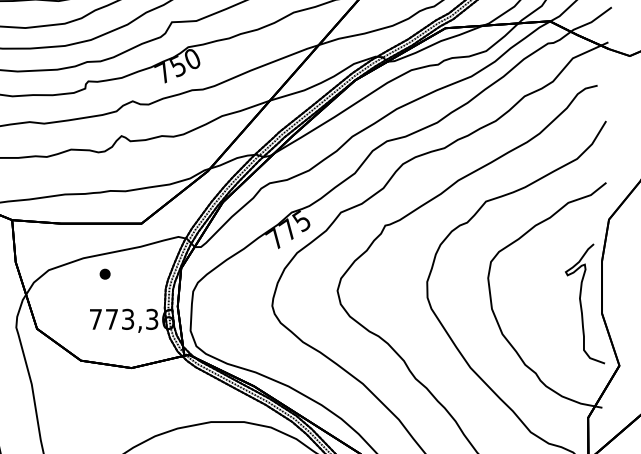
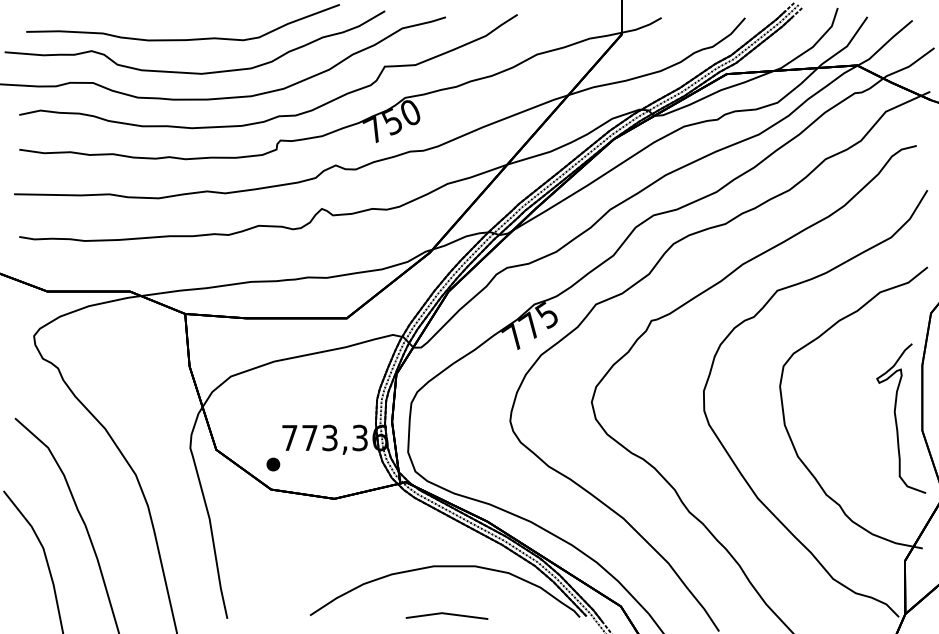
part: (105, 274) -> (273, 464), moved

